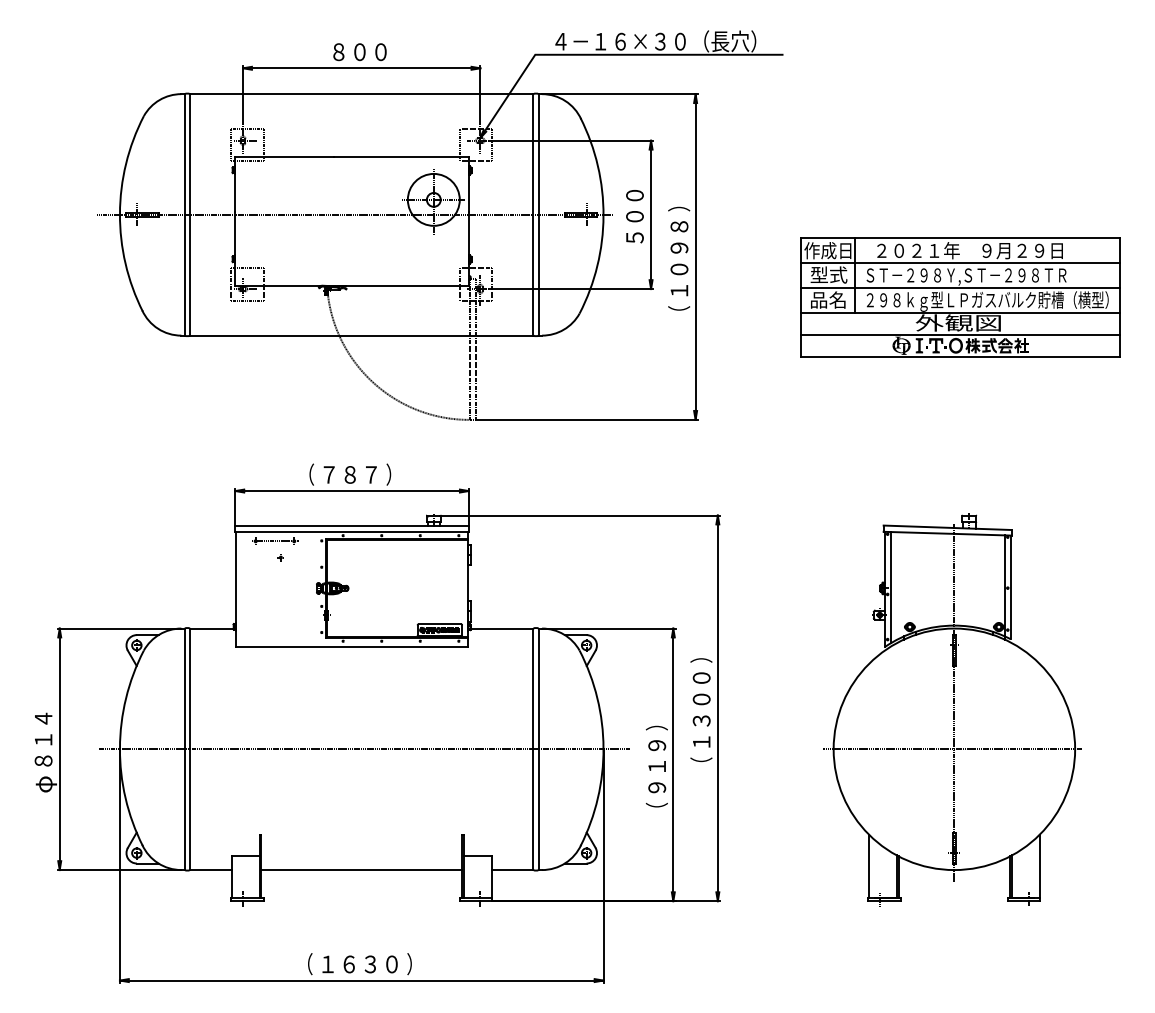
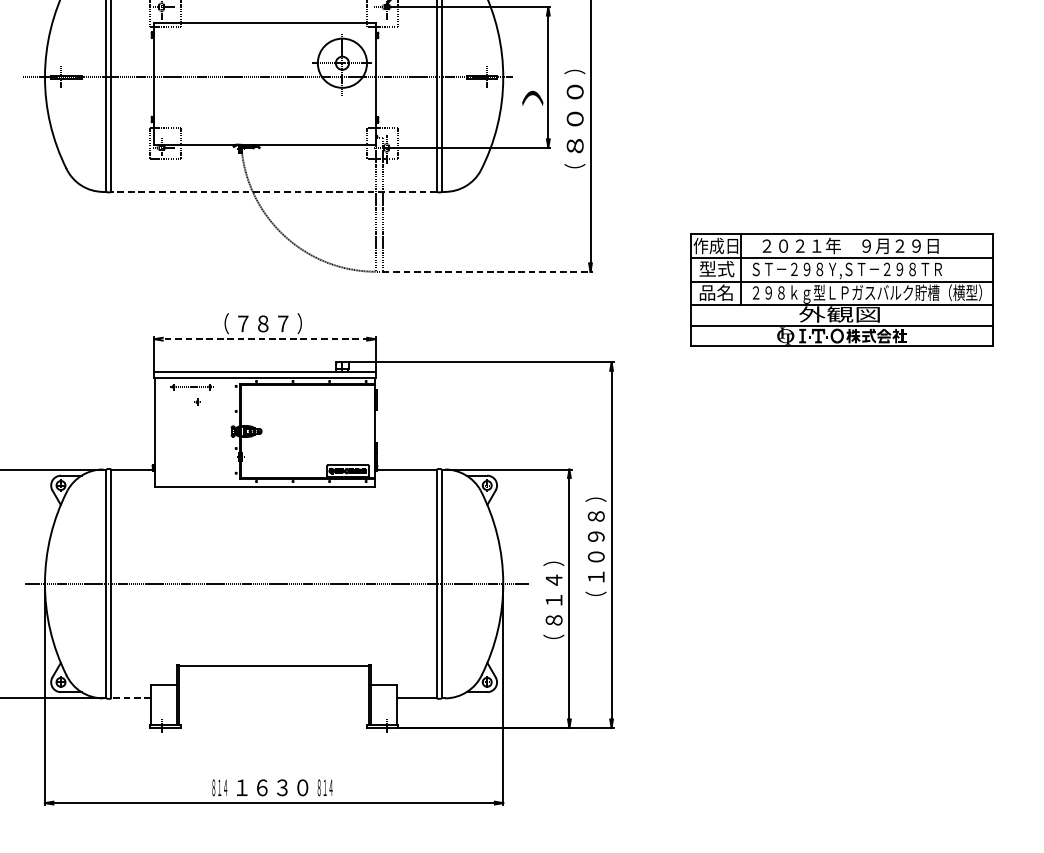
text: (634, 217) -> (532, 79), ５００ -> ）
text: (679, 258) -> (575, 118), １０９８ -> ８００
part: (960, 297) -> (841, 290), moved
line: (361, 335) -> (273, 191), solid -> dashed
line: (587, 419) -> (488, 271), solid -> dashed
line: (352, 491) -> (265, 339), solid -> dashed
text: (701, 699) -> (596, 536), １３００ -> １０９８
part: (952, 709) -> (833, 546), removed
text: (657, 766) -> (554, 600), ９１９ -> ８１４
line: (210, 870) -> (130, 698), solid -> dashed
line: (361, 870) -> (273, 666), moved
text: (304, 964) -> (219, 787), （ -> ８１４
text: (415, 964) -> (325, 787), ） -> ８１４

